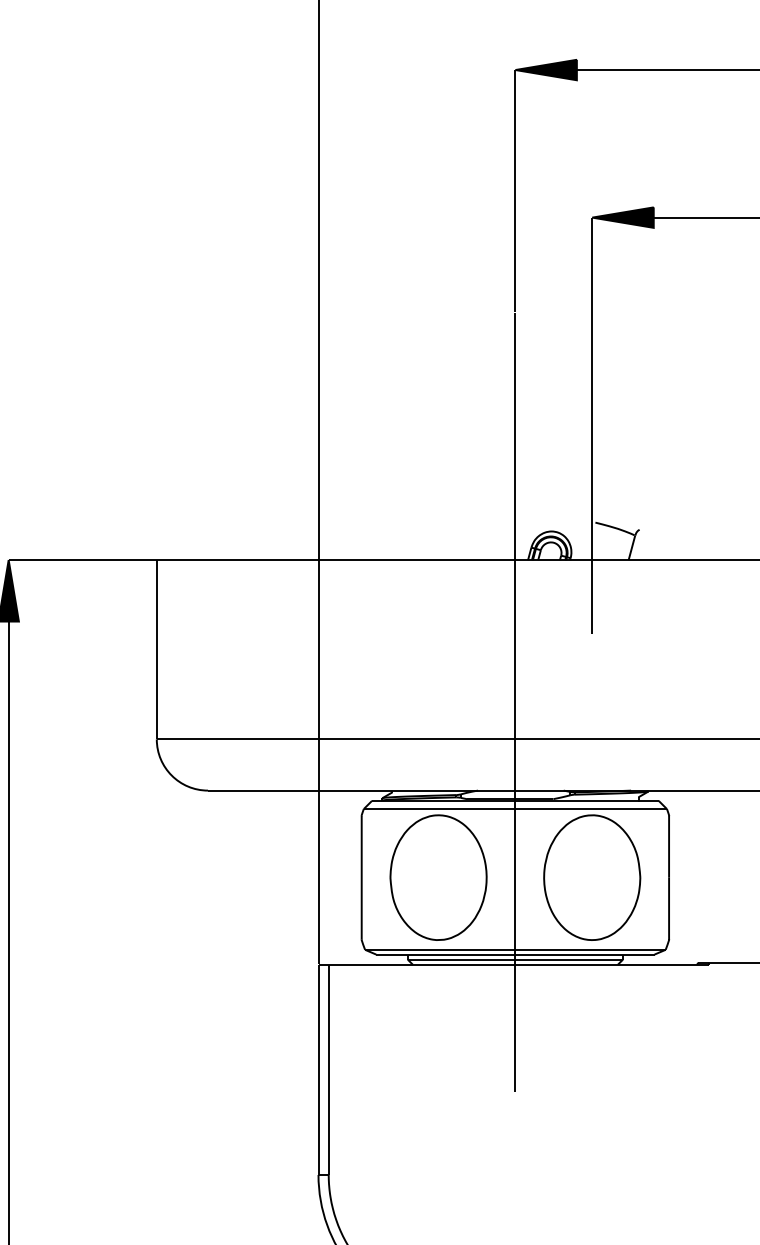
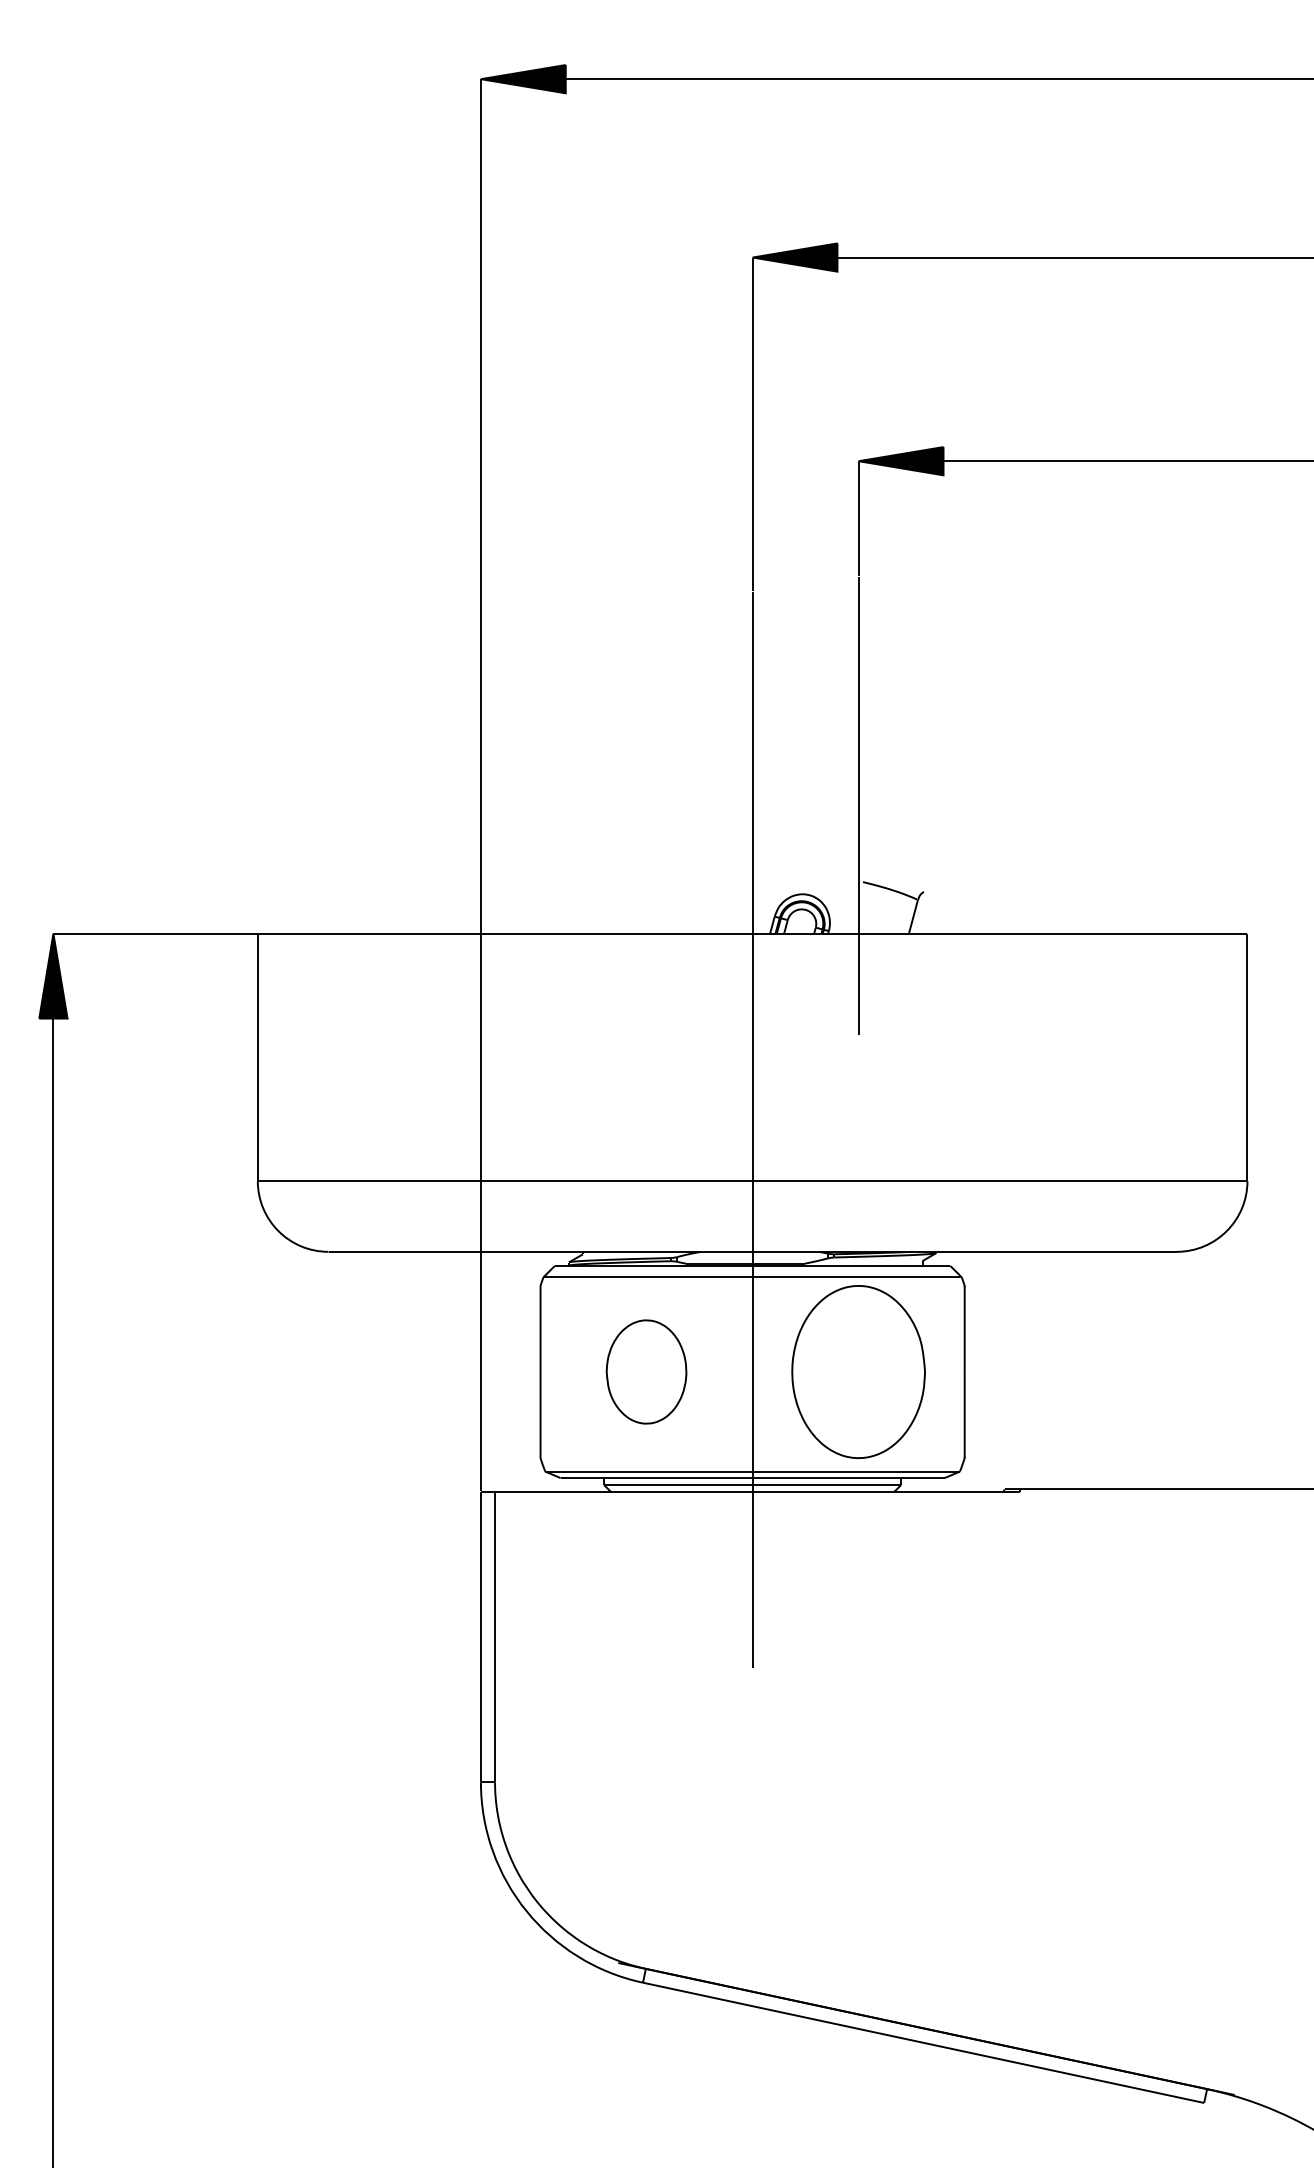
part: (438, 877) -> (646, 1371), size x0.6

